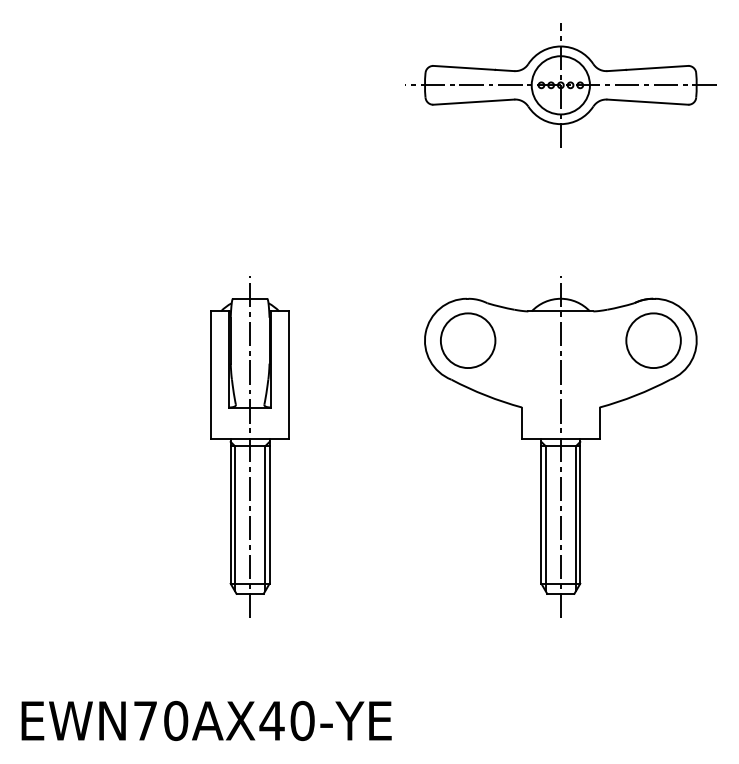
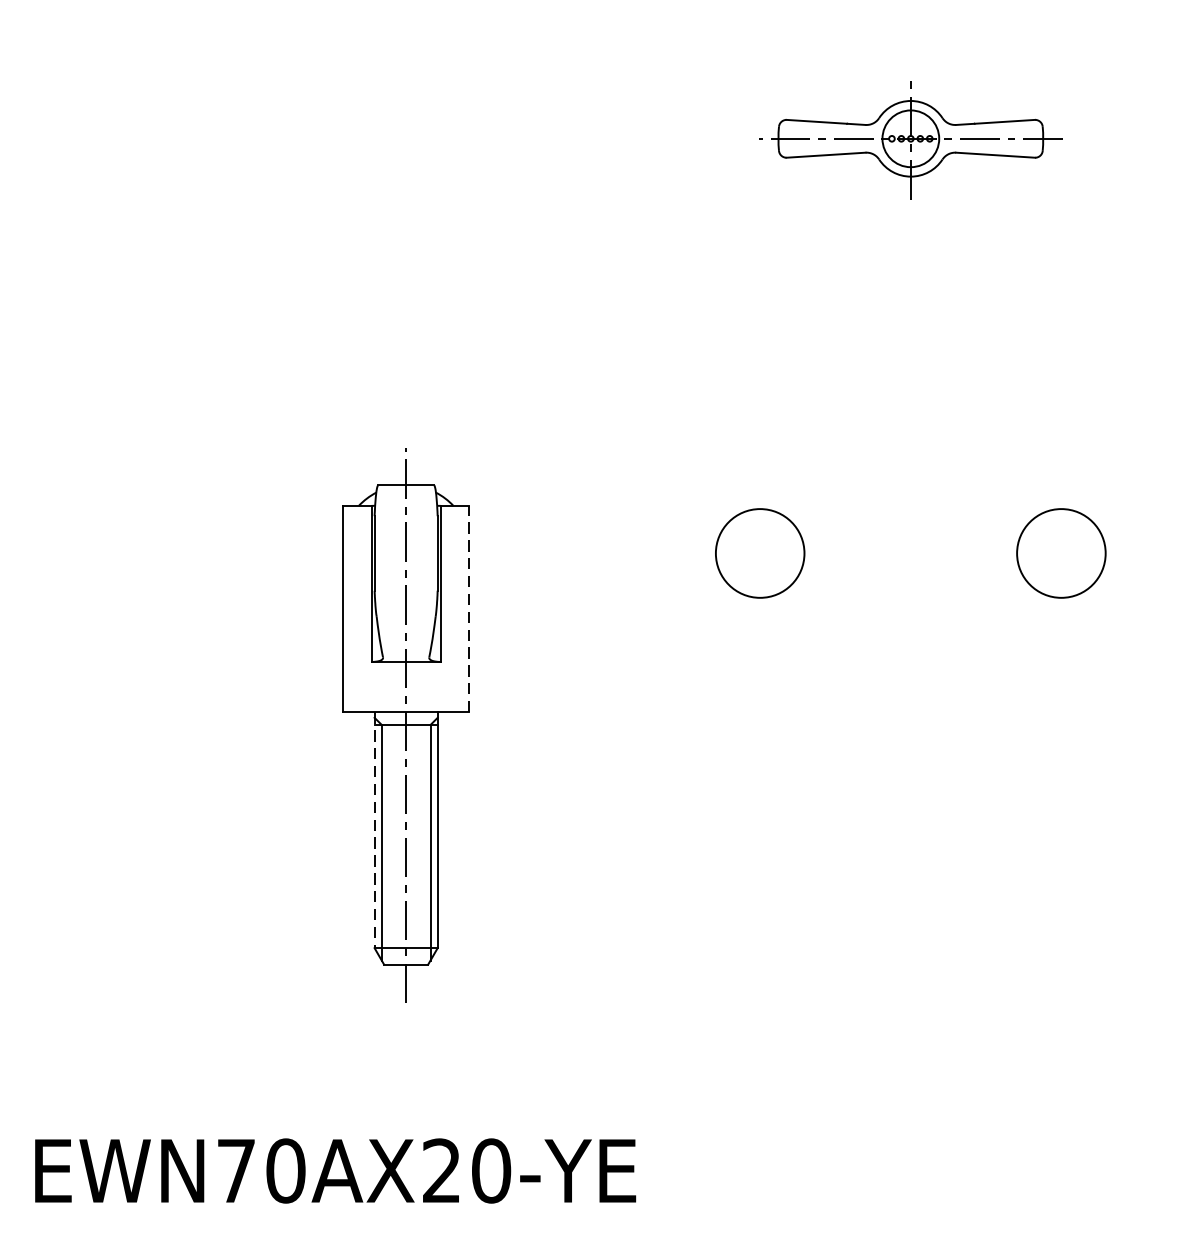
part: (560, 85) -> (910, 138), size x0.6
line: (288, 374) -> (468, 608), solid -> dashed
part: (560, 446) -> (910, 725), removed
line: (230, 511) -> (374, 830), solid -> dashed
text: (271, 720) -> (440, 1170), EWN70AX40-YE -> EWN70AX20-YE

